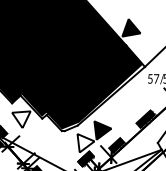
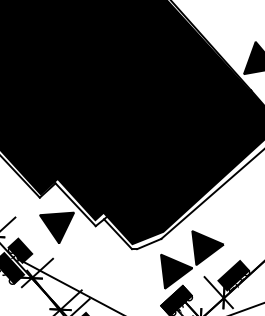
fill: (21, 119) -> (57, 227), added
fill: (85, 143) -> (175, 272), added

